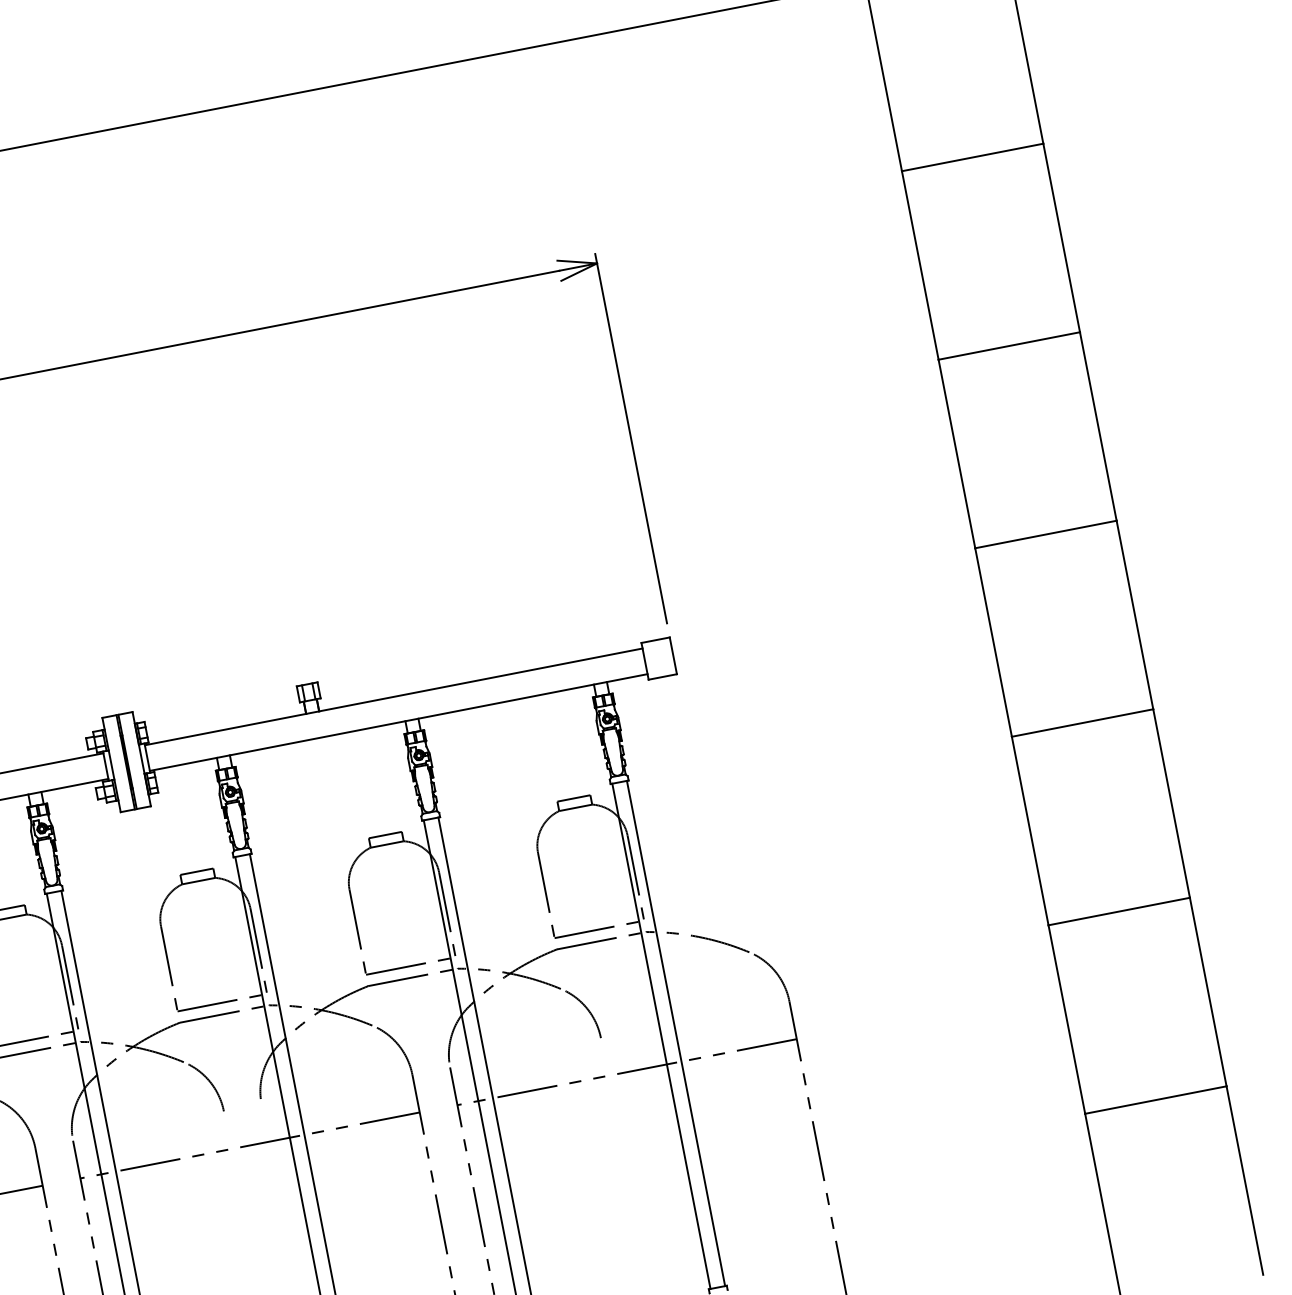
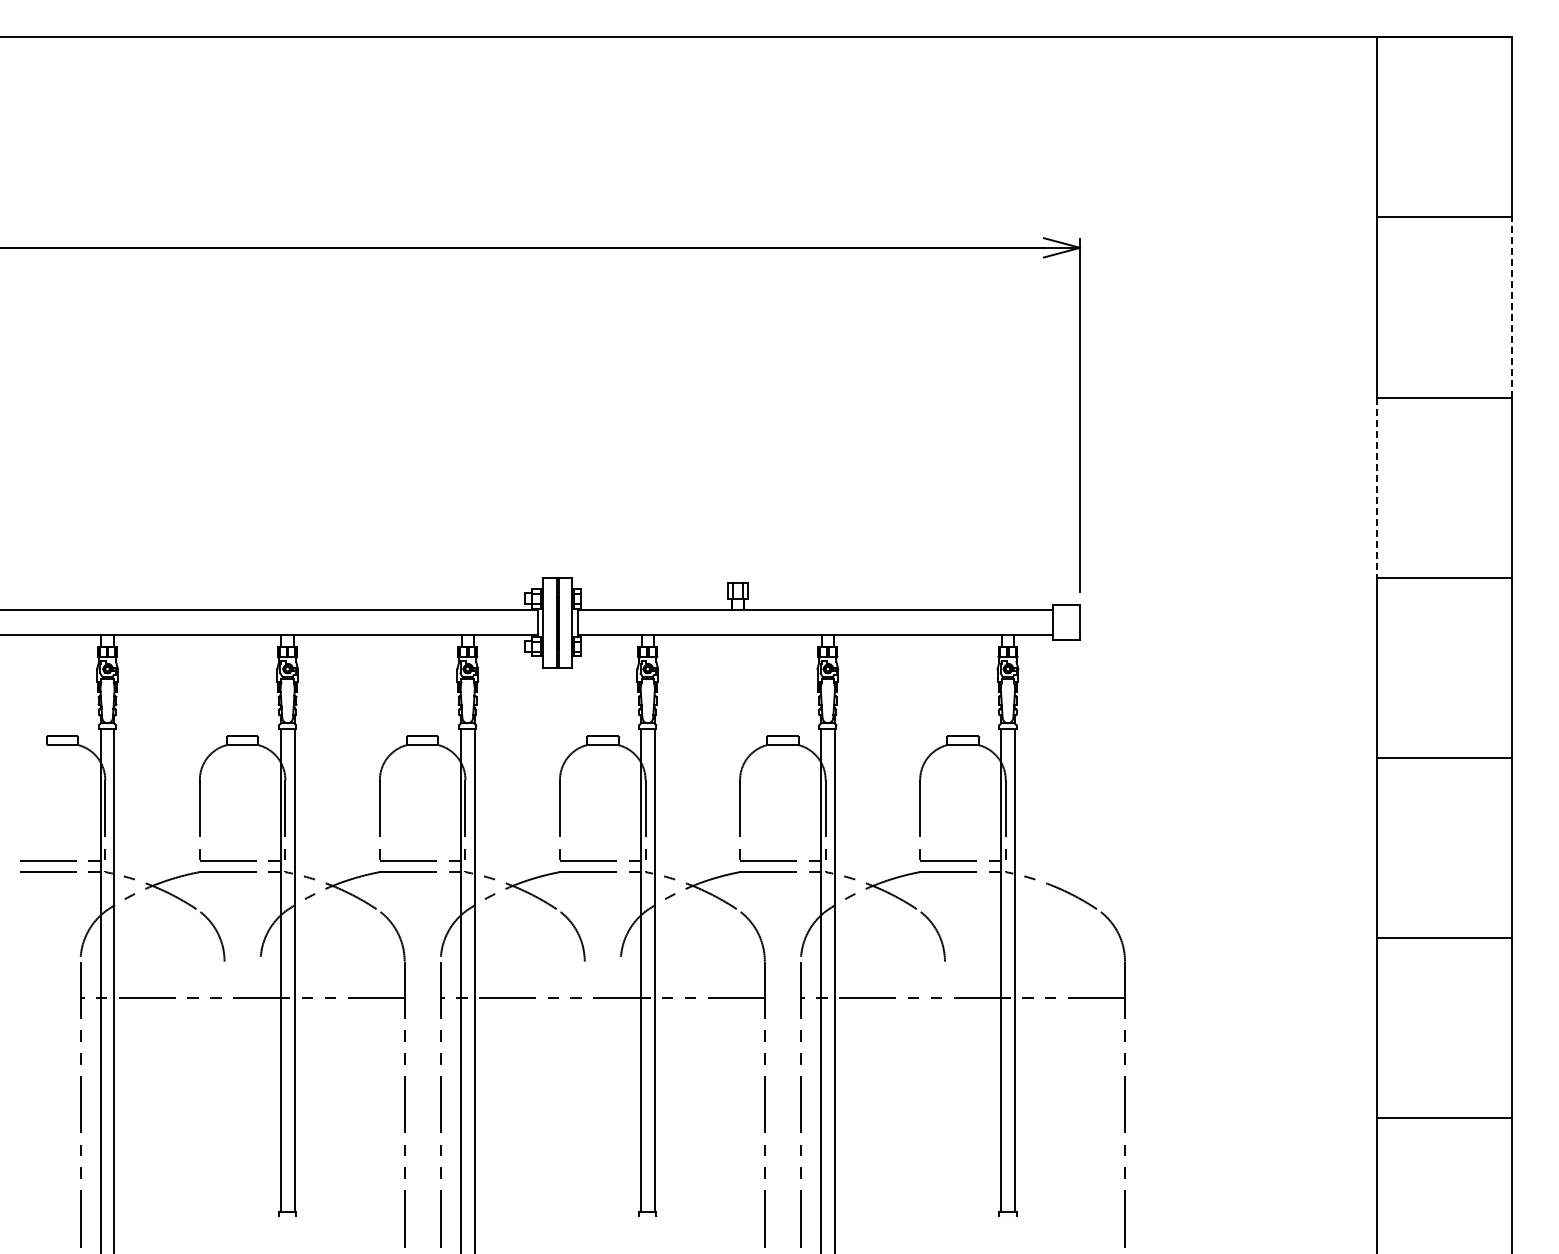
line: (1061, 237) -> (1512, 307), solid -> dashed
line: (957, 454) -> (1377, 488), solid -> dashed

